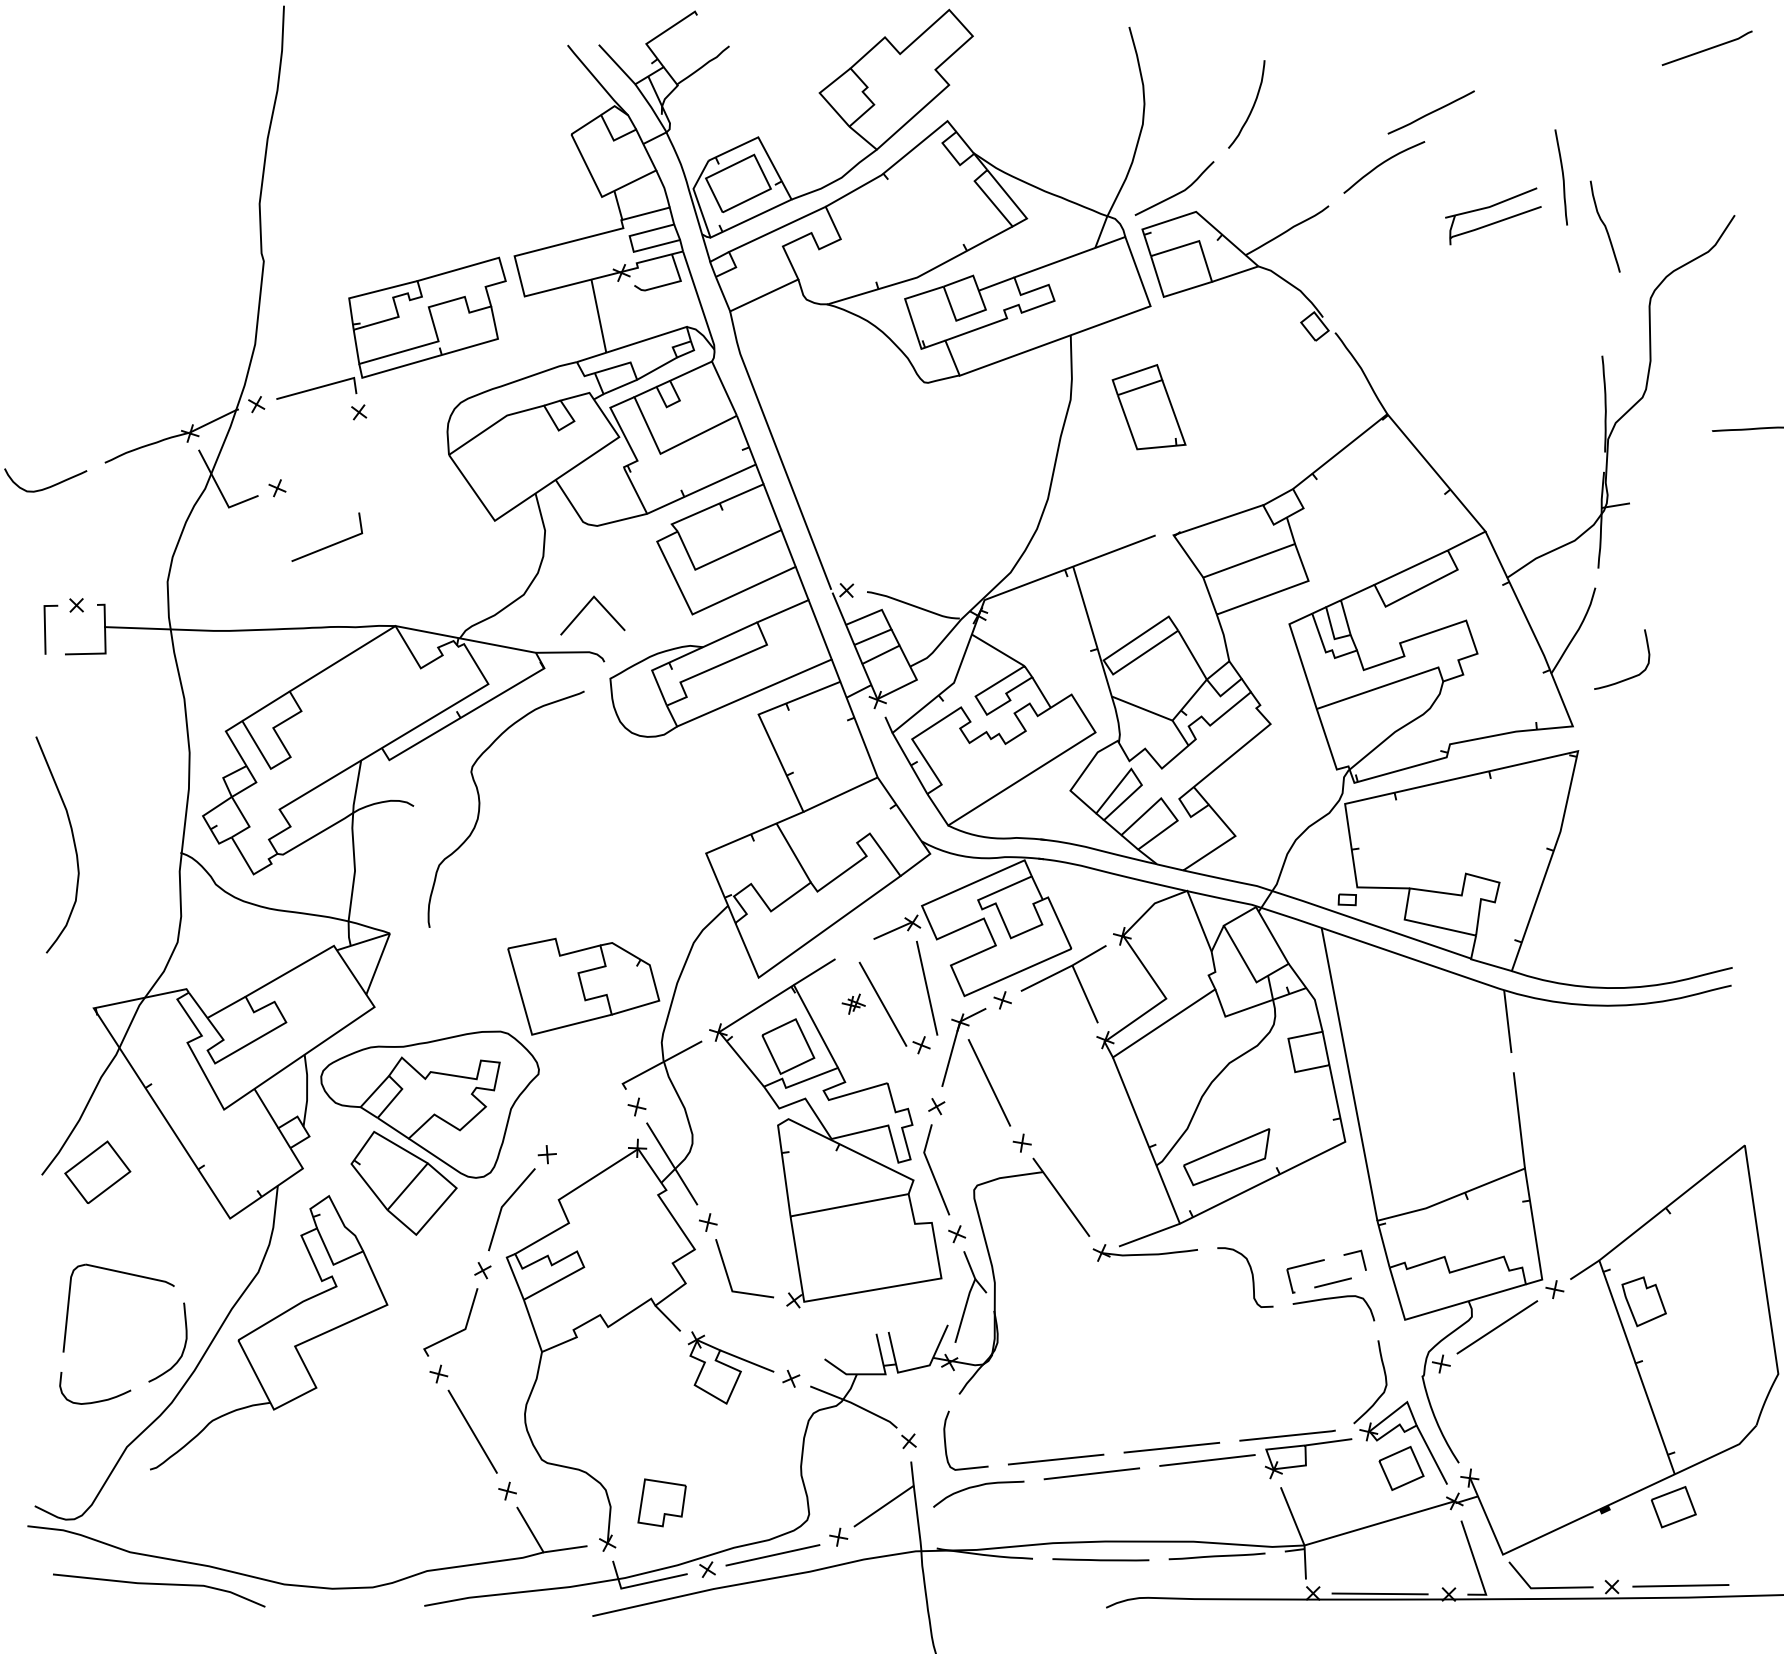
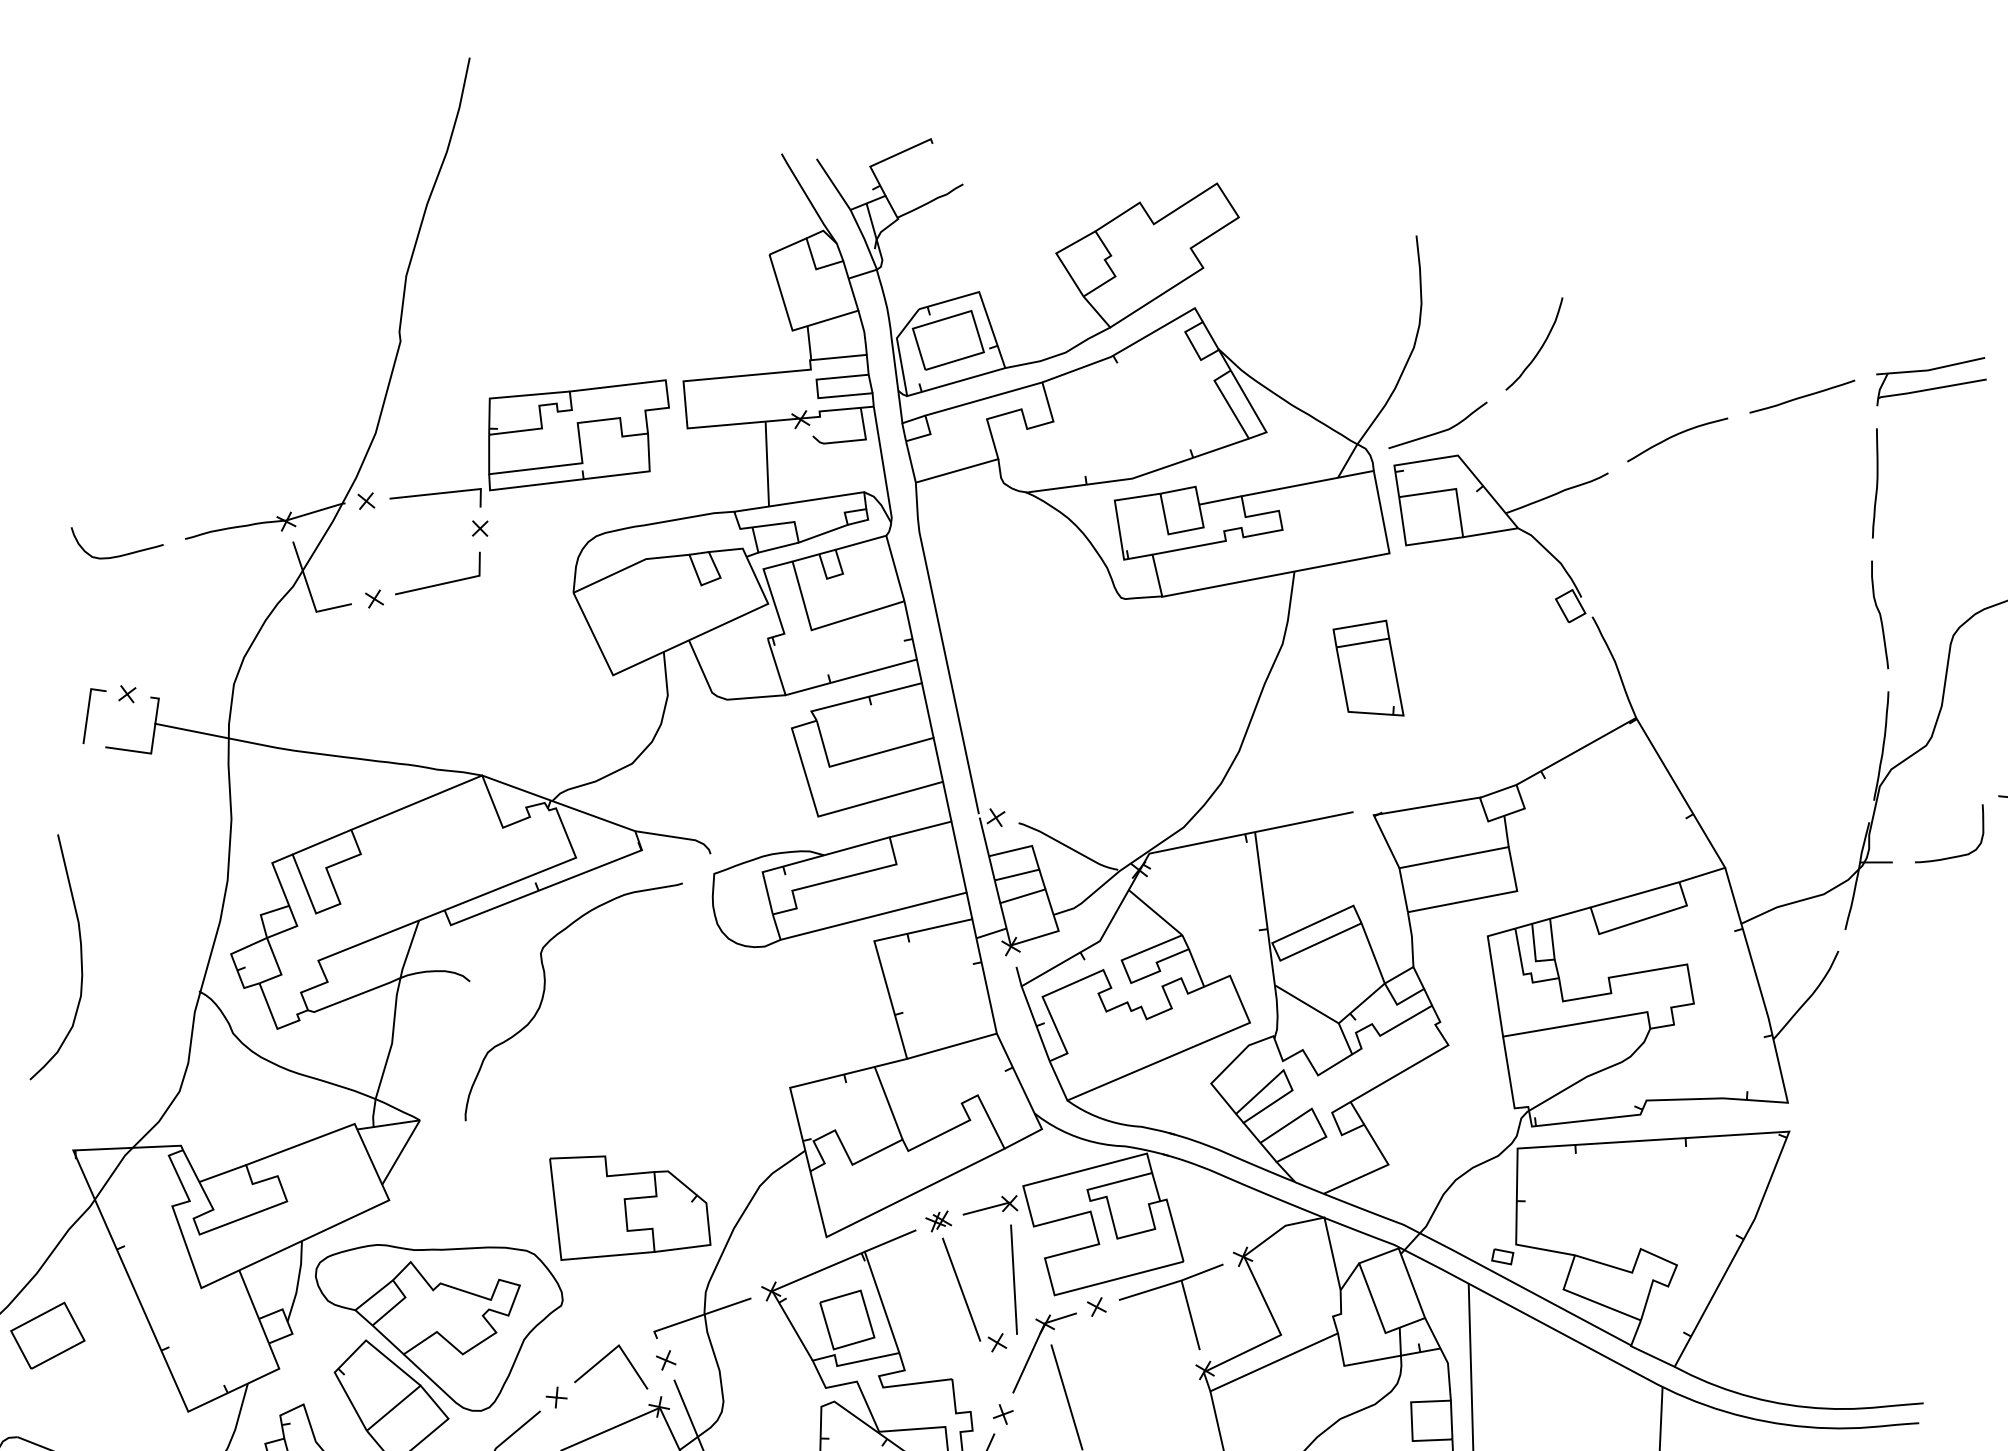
line: (1430, 112) -> (1801, 396), moved
part: (1493, 216) -> (1930, 381), moved
curve: (1604, 226) -> (1879, 614), moved
line: (330, 544) -> (441, 582), moved
line: (585, 608) -> (607, 1357), moved
curve: (1628, 677) -> (1955, 855), moved
part: (853, 1003) -> (938, 1220), moved

